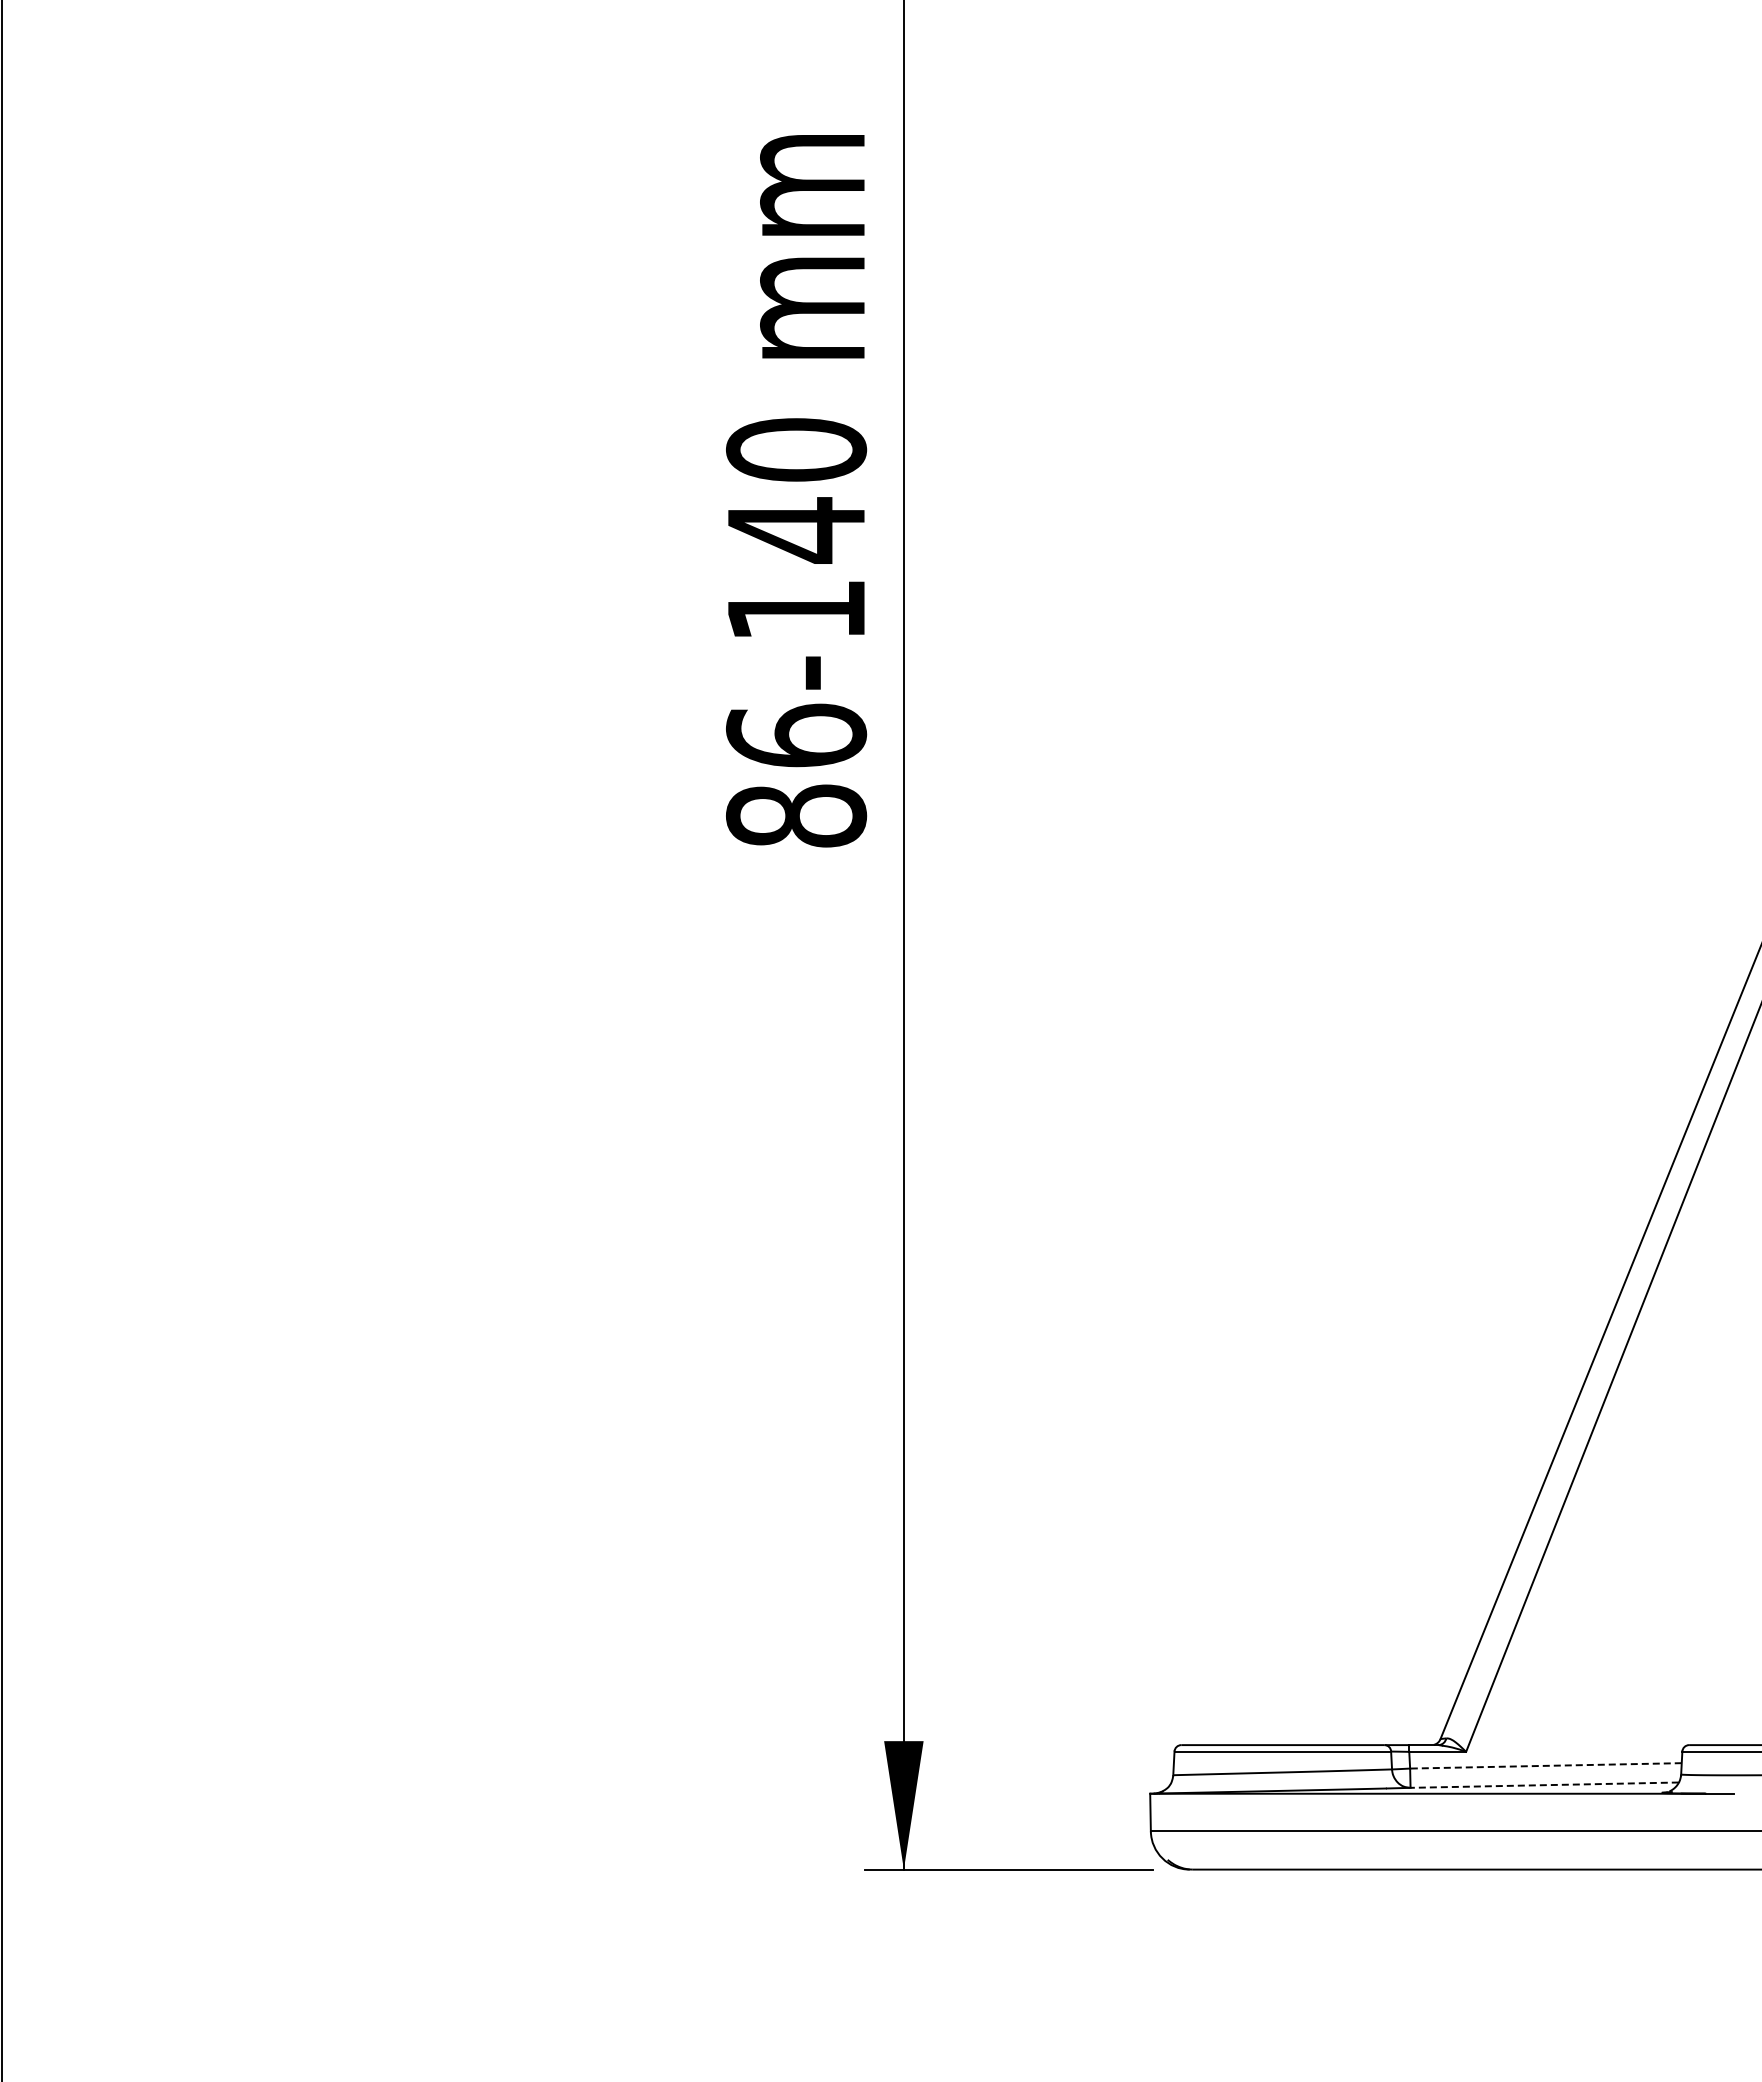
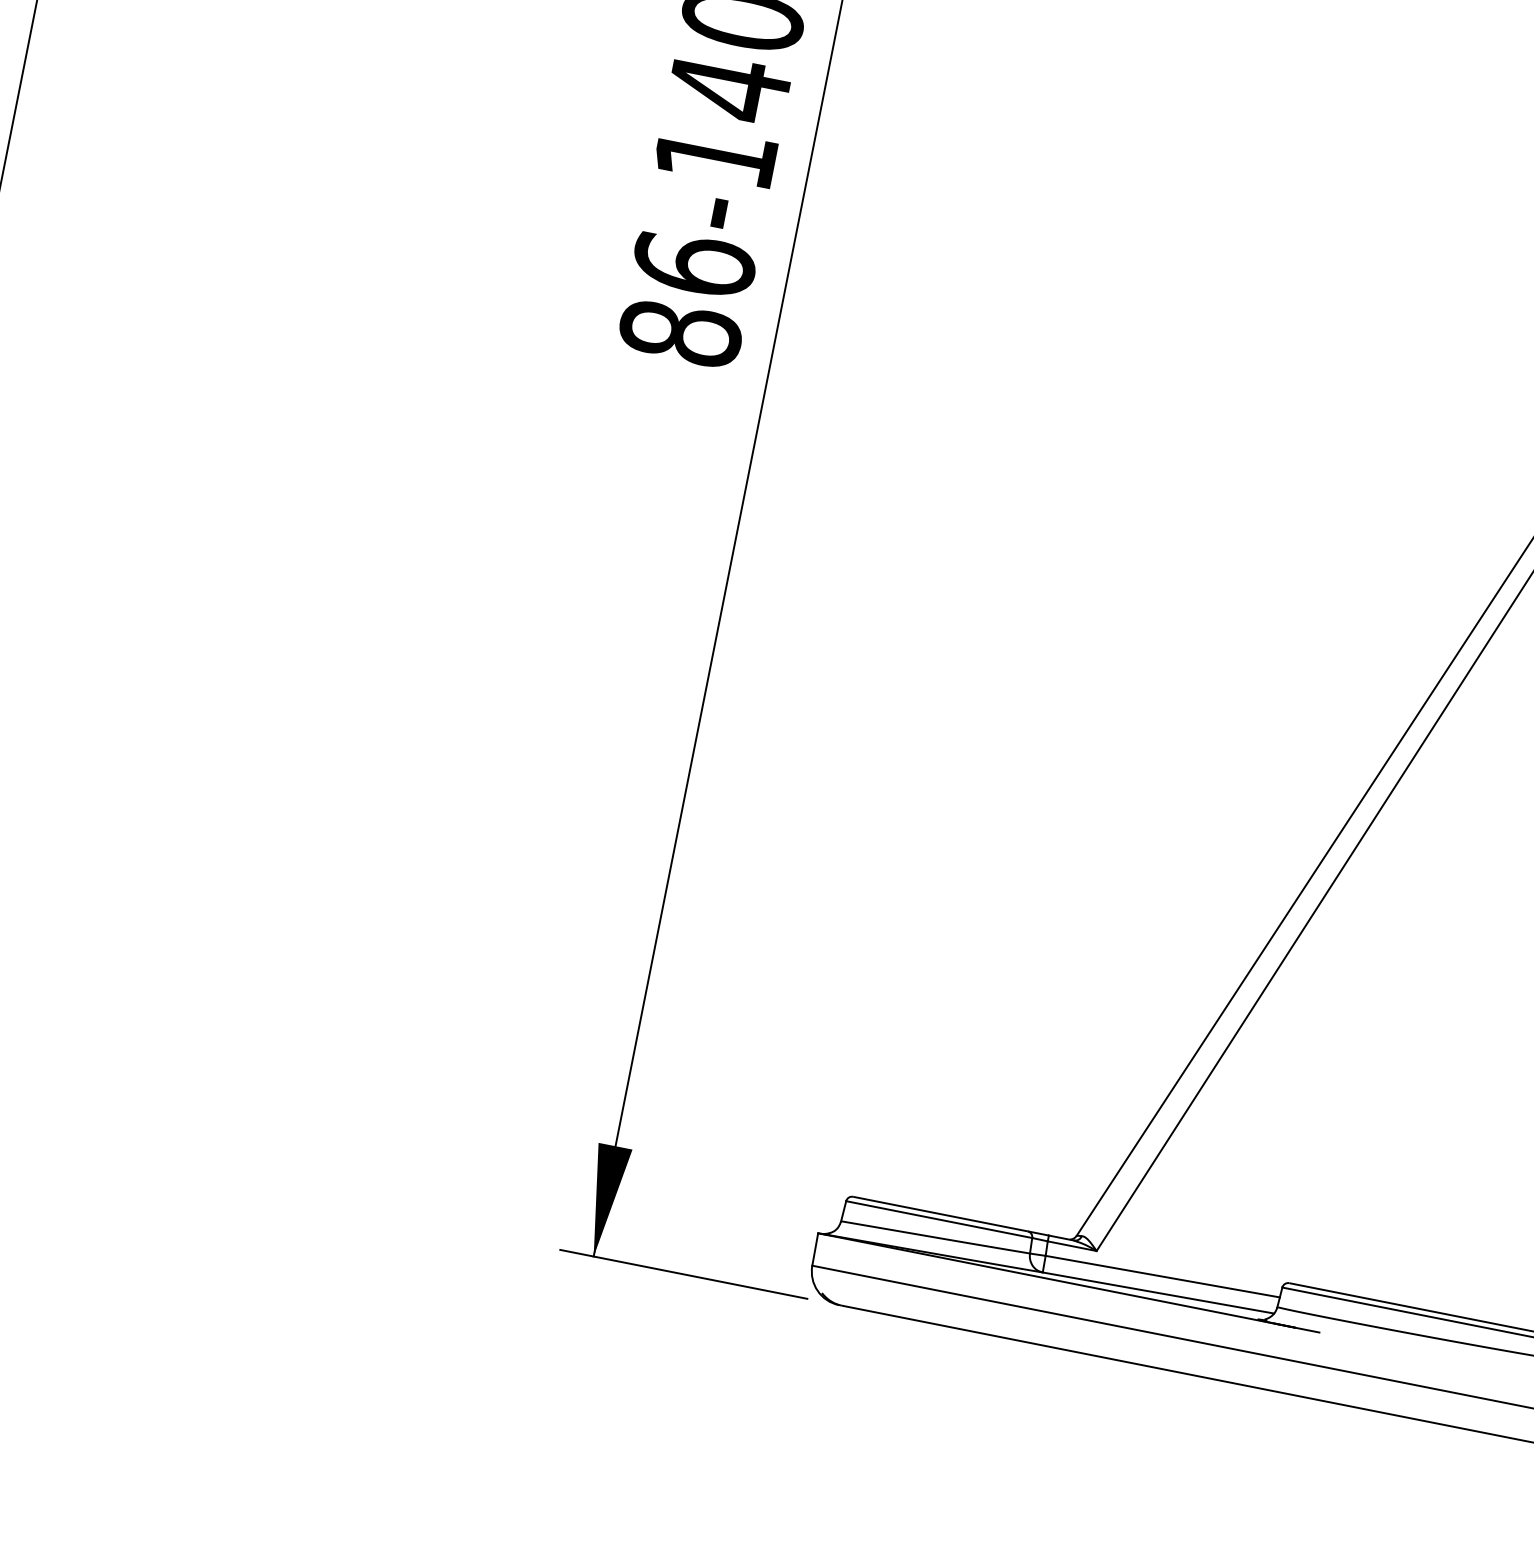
line: (1545, 1765) -> (1162, 1276), dashed -> solid
line: (1544, 1785) -> (1158, 1293), dashed -> solid

